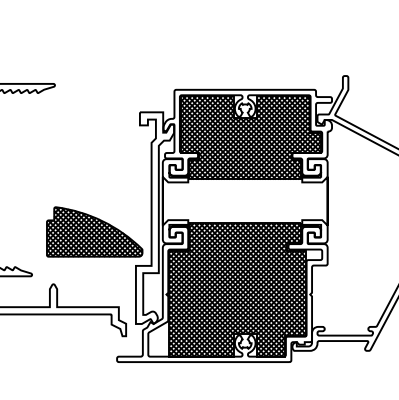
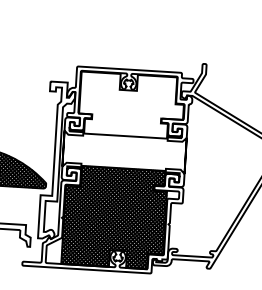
hatch: (250, 137) -> (131, 105), removed

